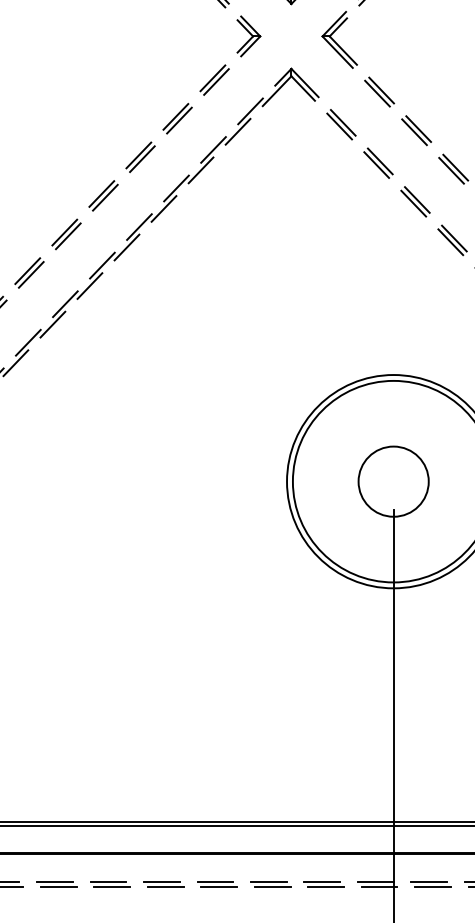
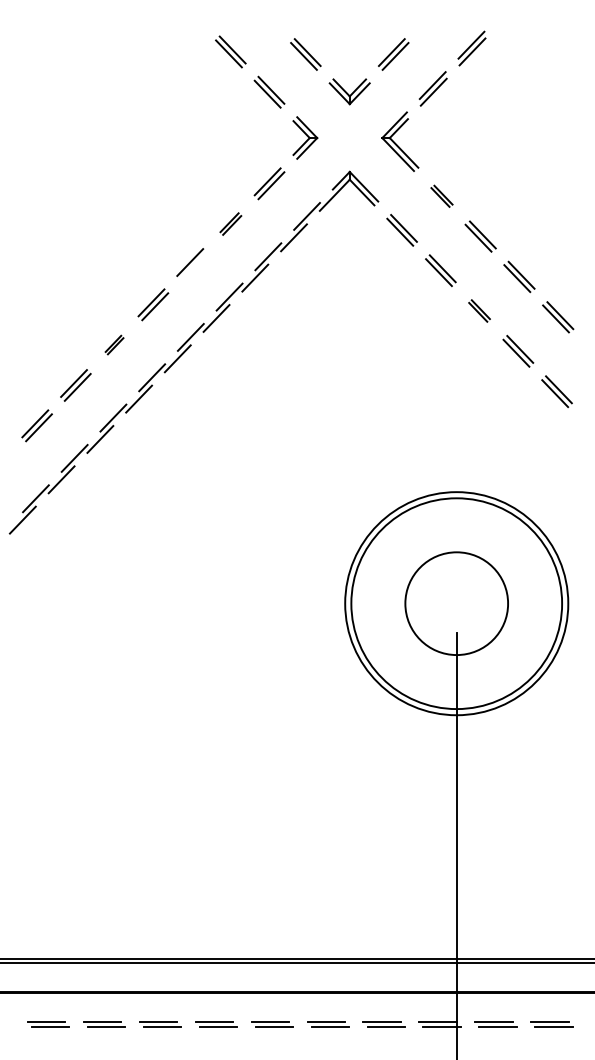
part: (379, 92) -> (441, 196), size x0.7
part: (177, 118) -> (230, 223), size x0.7
line: (141, 158) -> (193, 265), removed
part: (415, 201) -> (479, 310), size x0.7
part: (66, 233) -> (114, 344), size x0.6
circle: (393, 481) -> (456, 603), size x1.4

